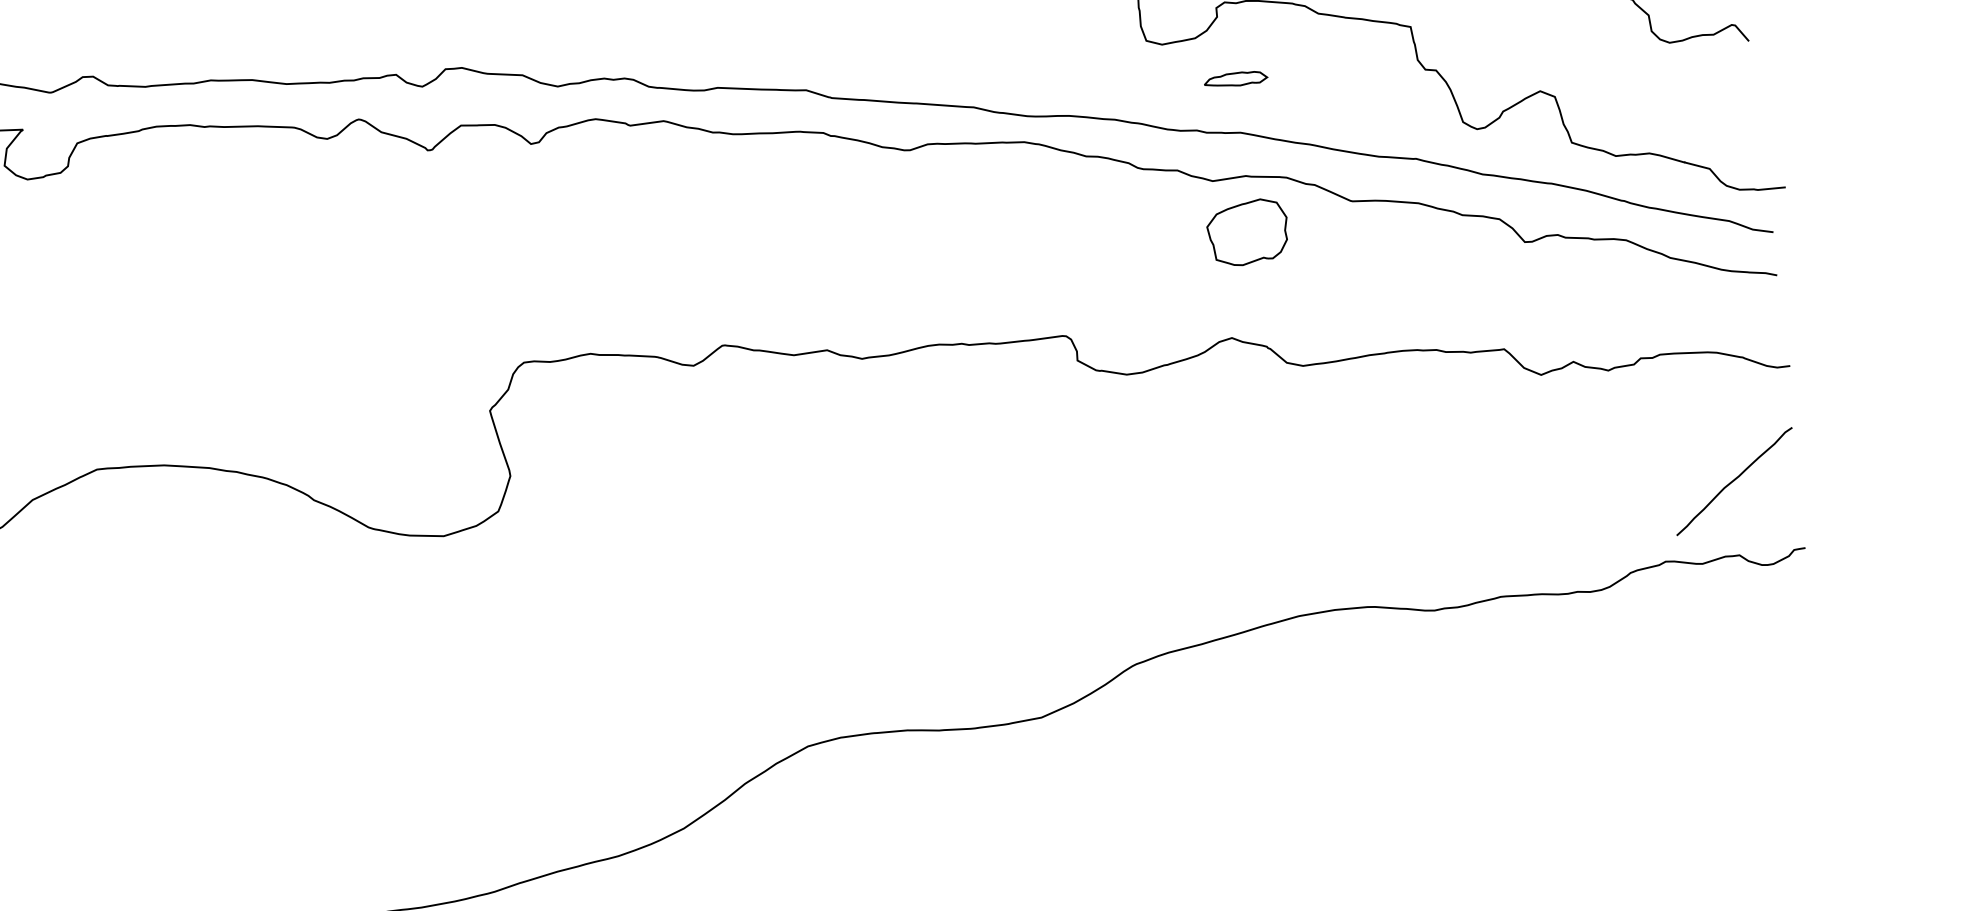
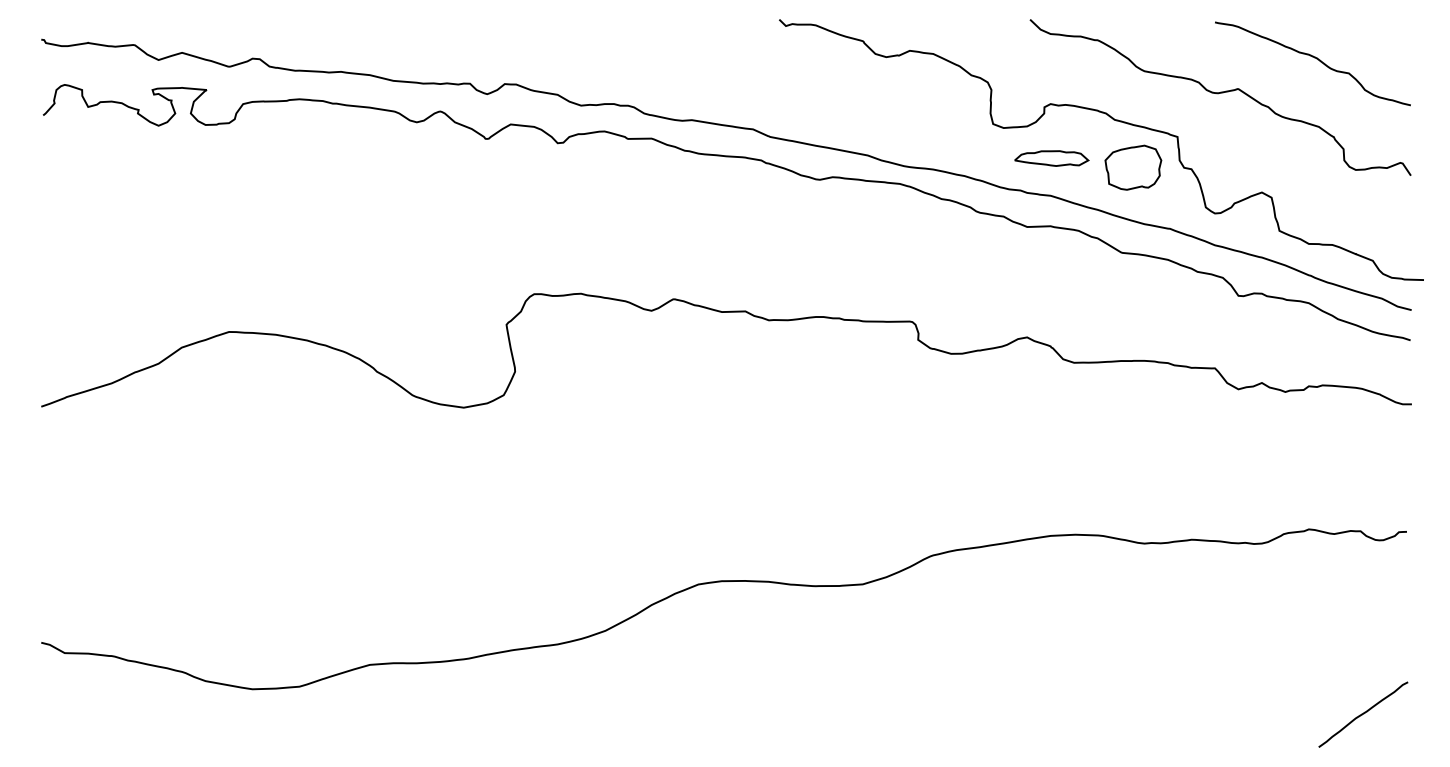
part: (1235, 79) -> (1051, 158), size x1.67
part: (1248, 232) -> (1133, 167), moved
curve: (1734, 481) -> (1363, 714), moved

